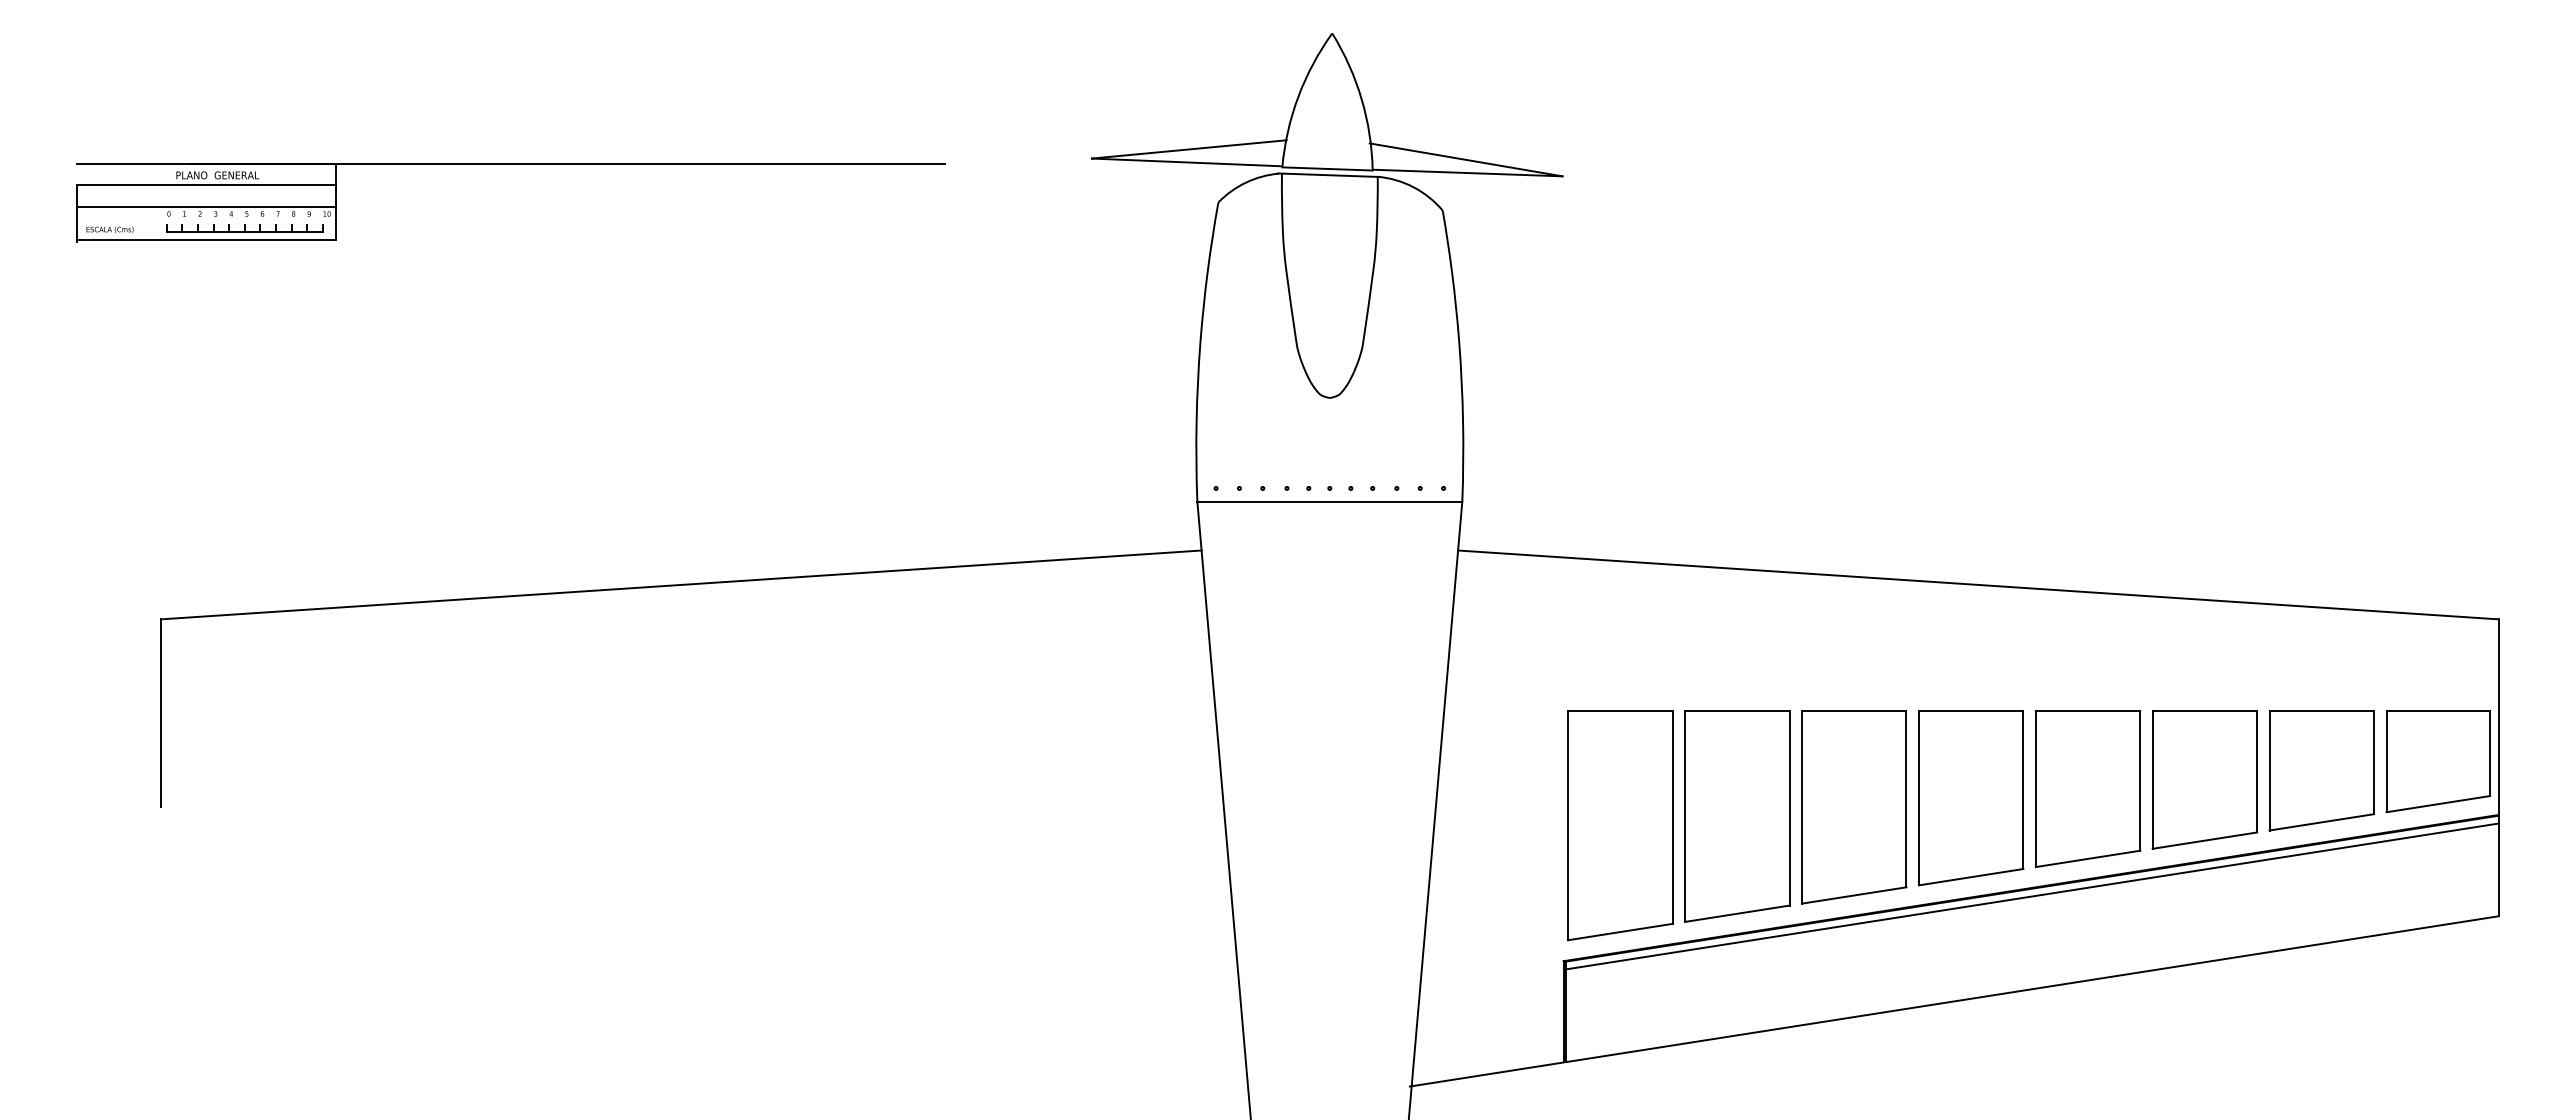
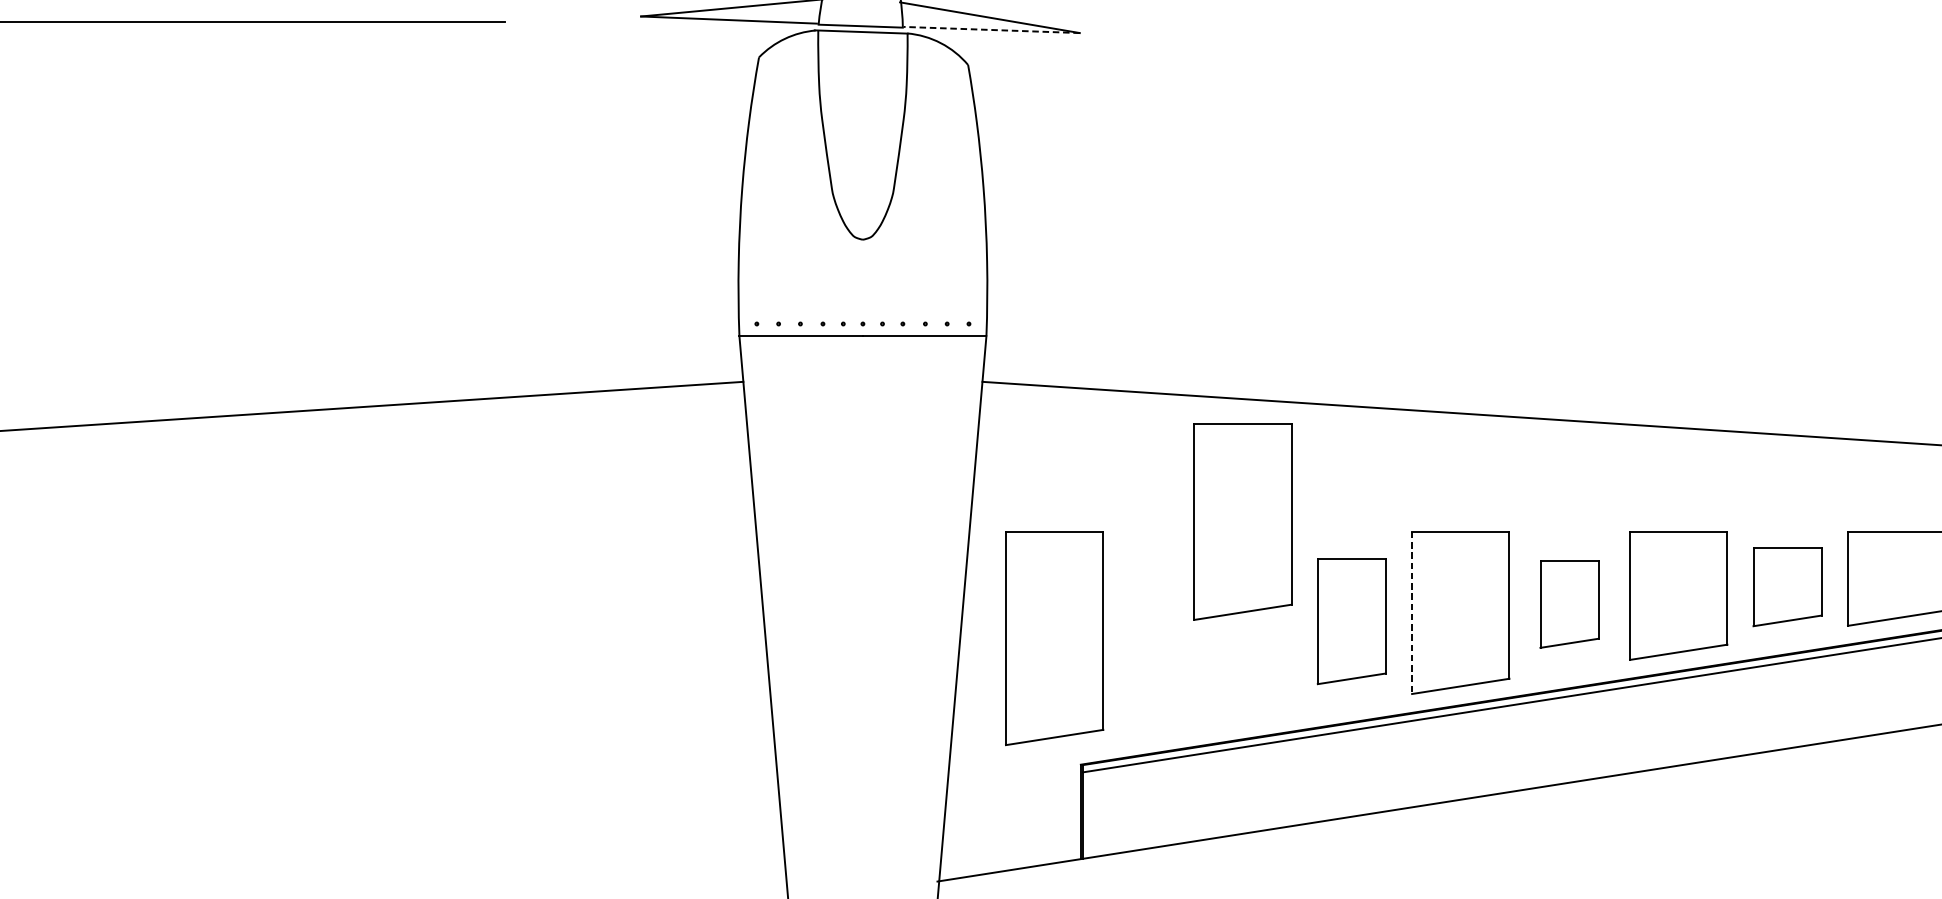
line: (1467, 173) -> (991, 30), solid -> dashed
part: (2321, 770) -> (1787, 586), size x0.7
part: (2087, 788) -> (1569, 603), size x0.6
line: (1918, 798) -> (1411, 613), solid -> dashed
part: (1854, 807) -> (1352, 621), size x0.7
part: (1737, 816) -> (1242, 521), moved
part: (1620, 825) -> (1054, 638), moved

